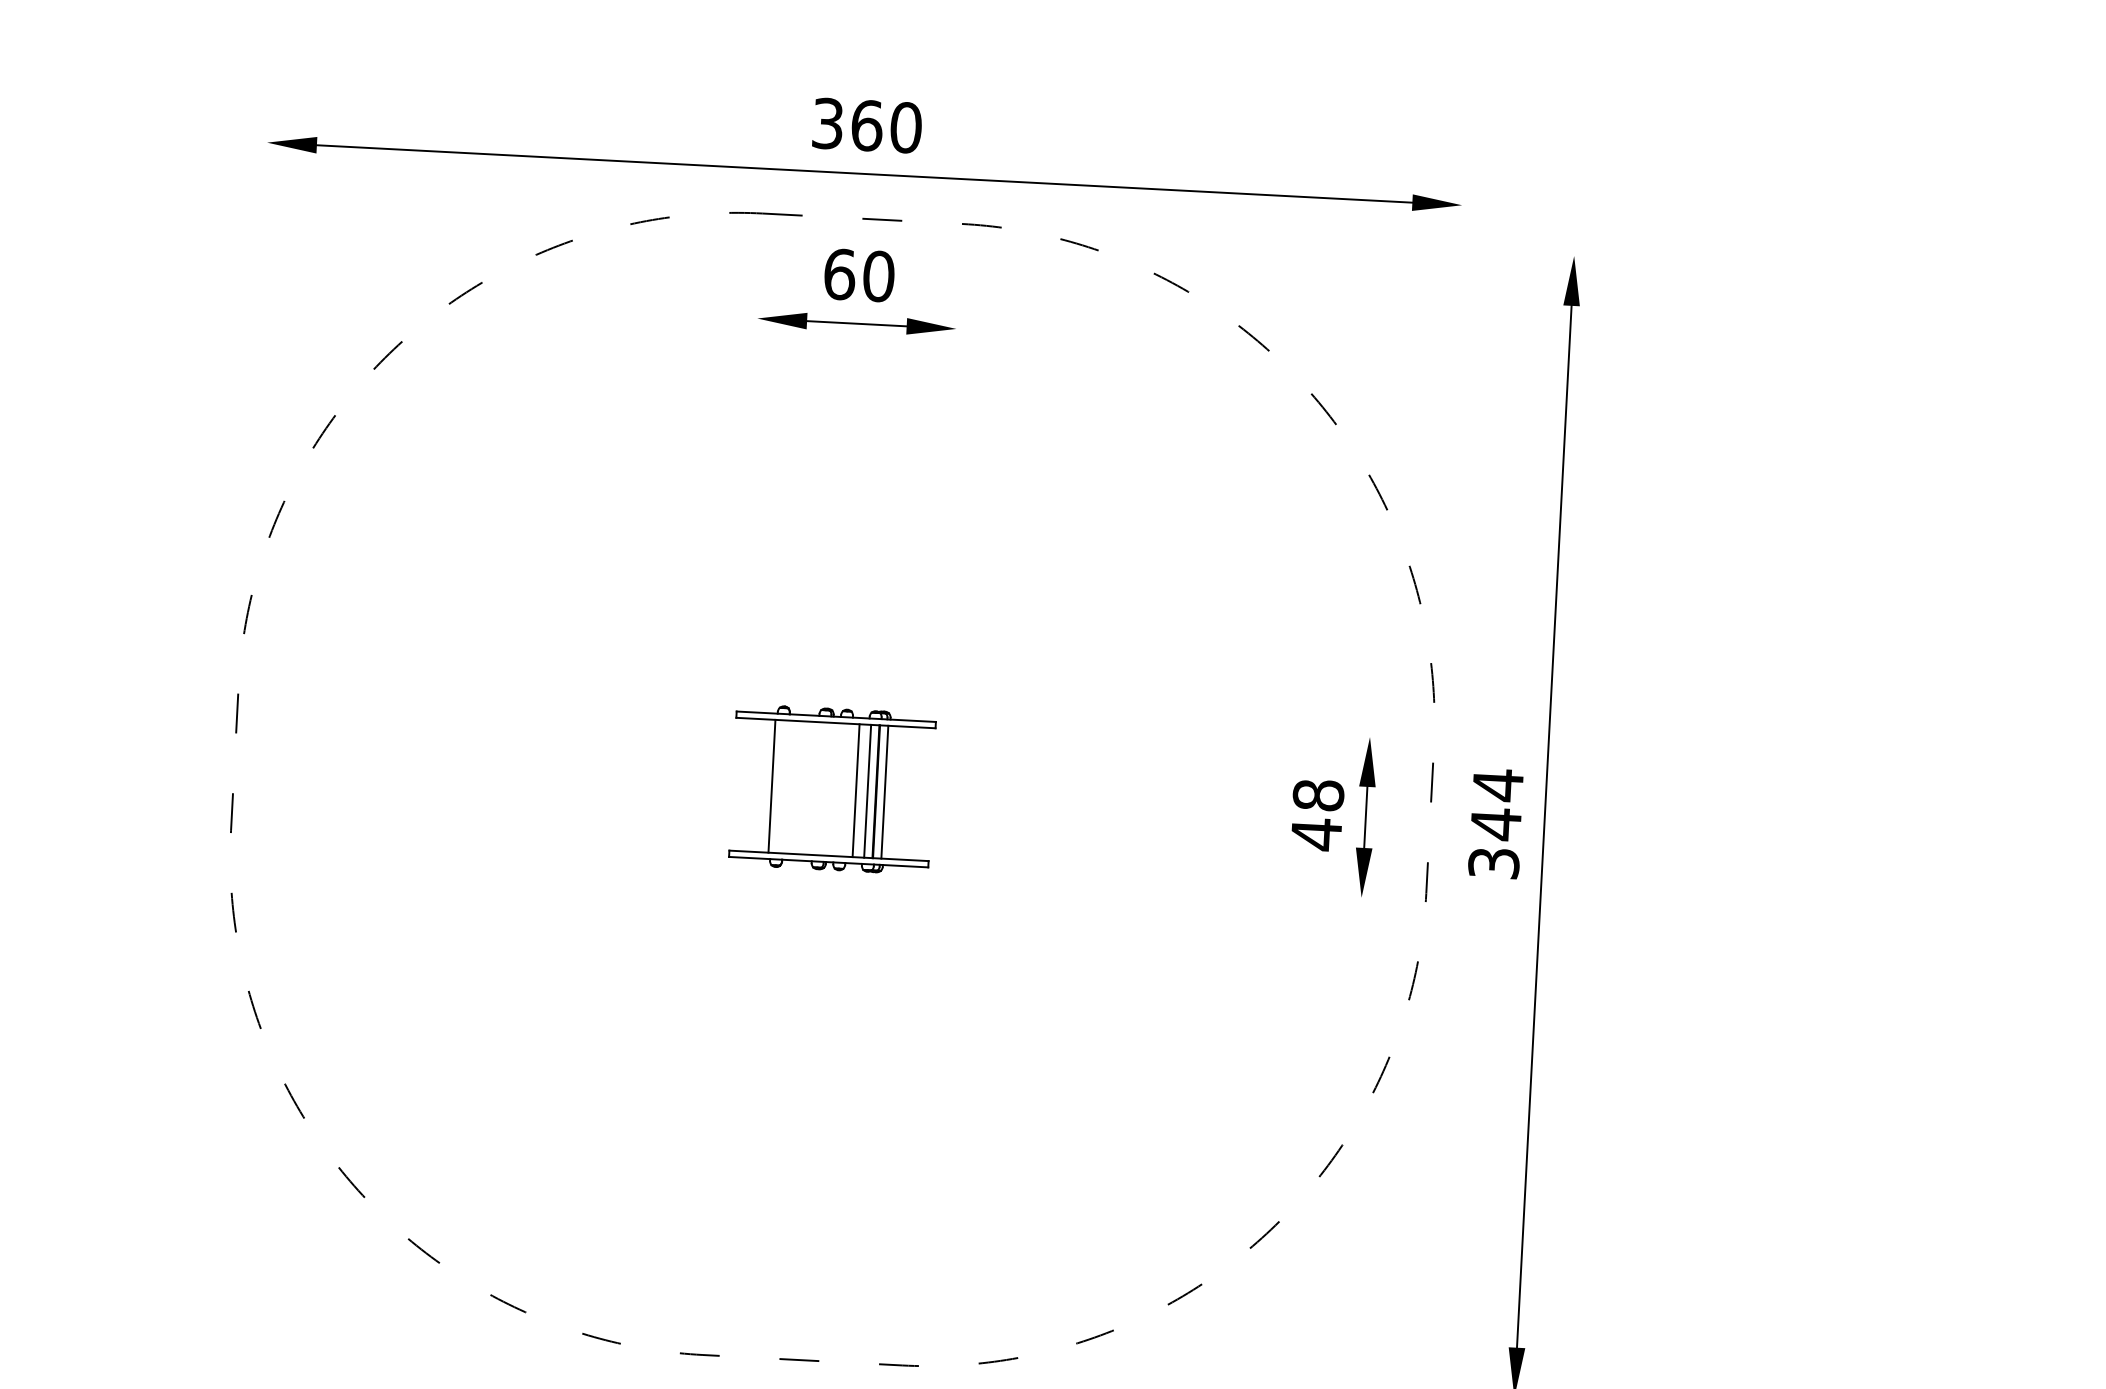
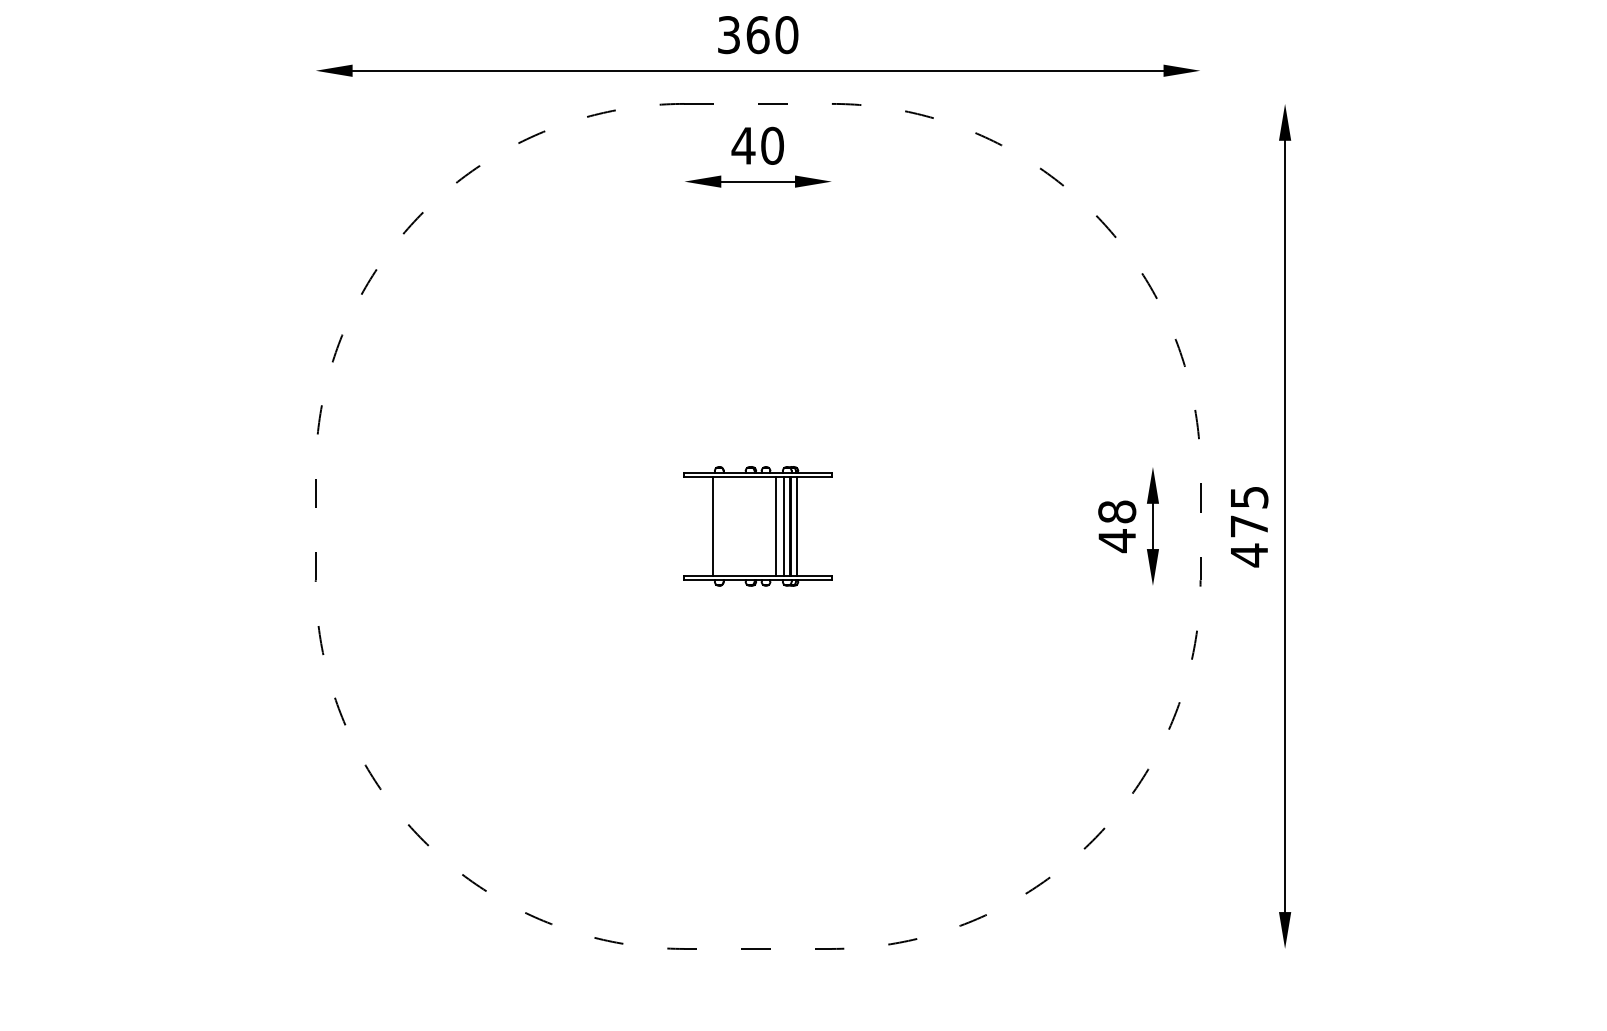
text: (839, 273) -> (743, 145), 60 -> 40
text: (1496, 824) -> (1249, 526), 344 -> 475

